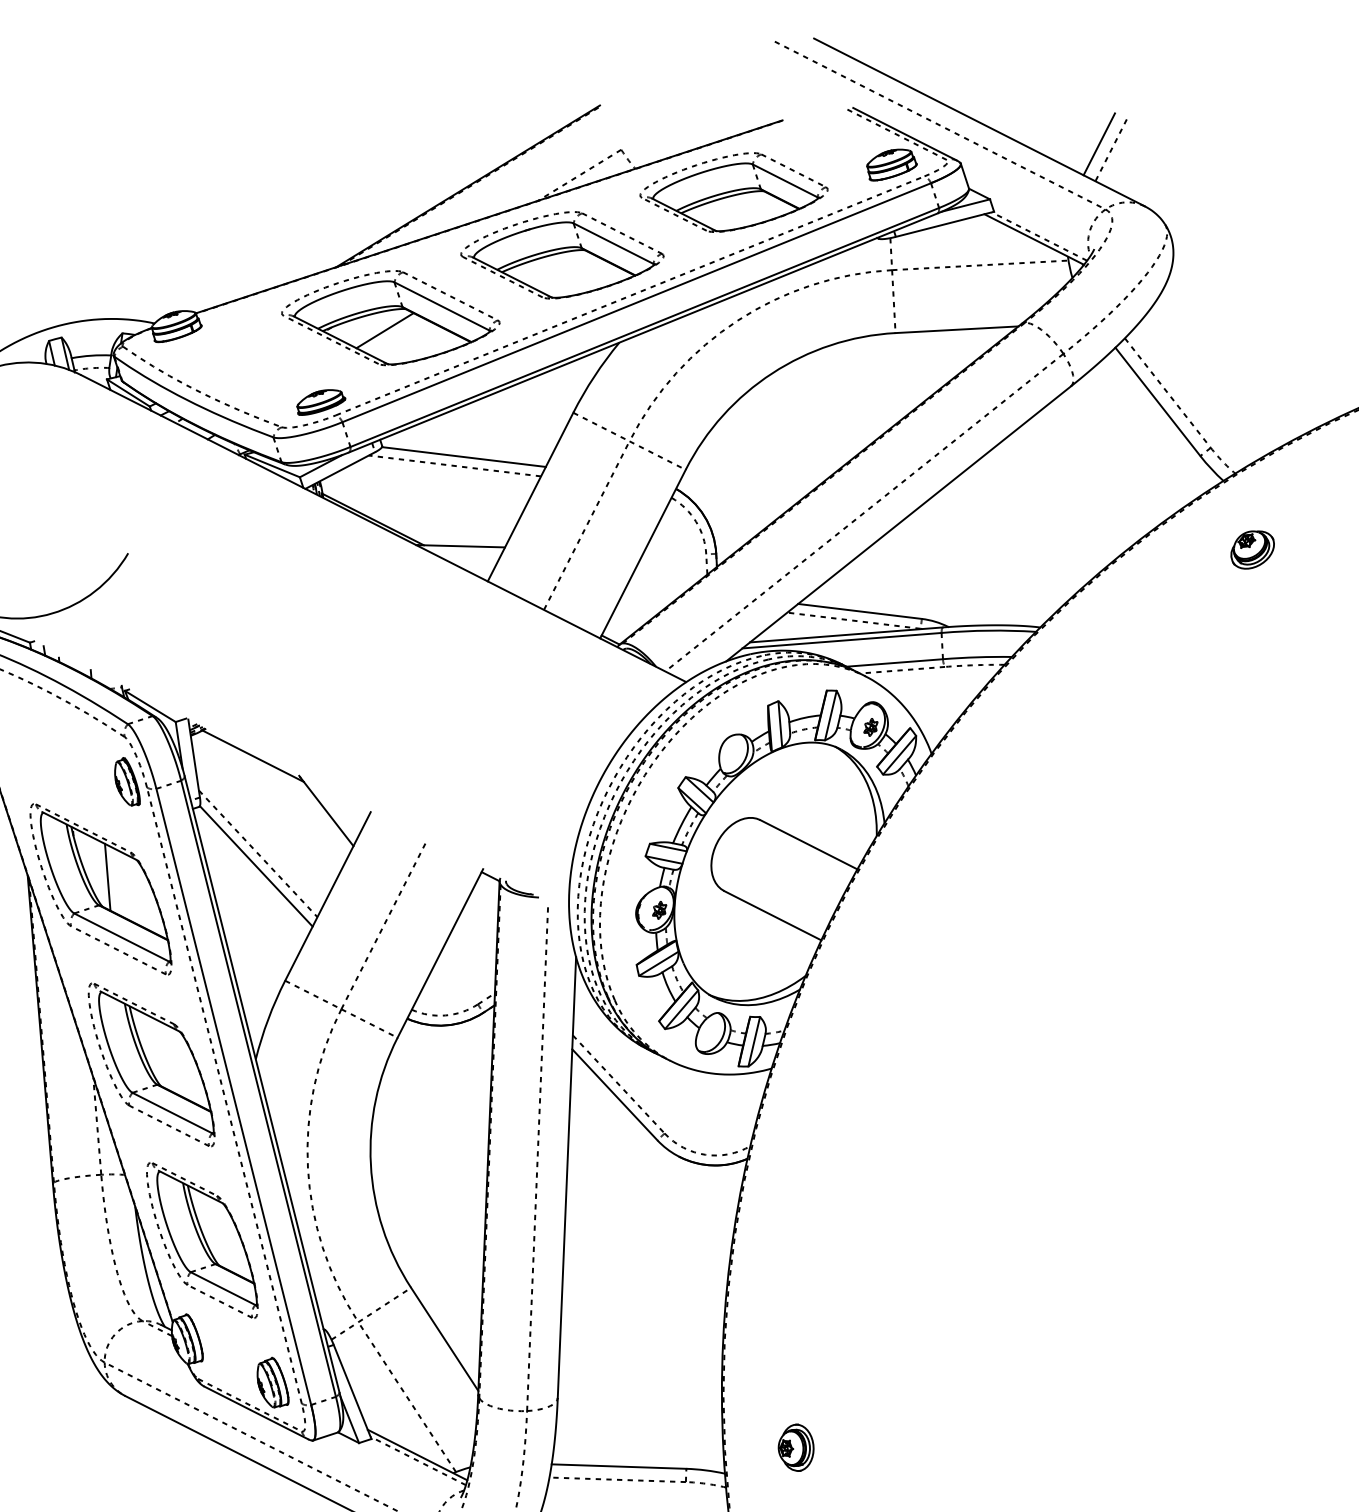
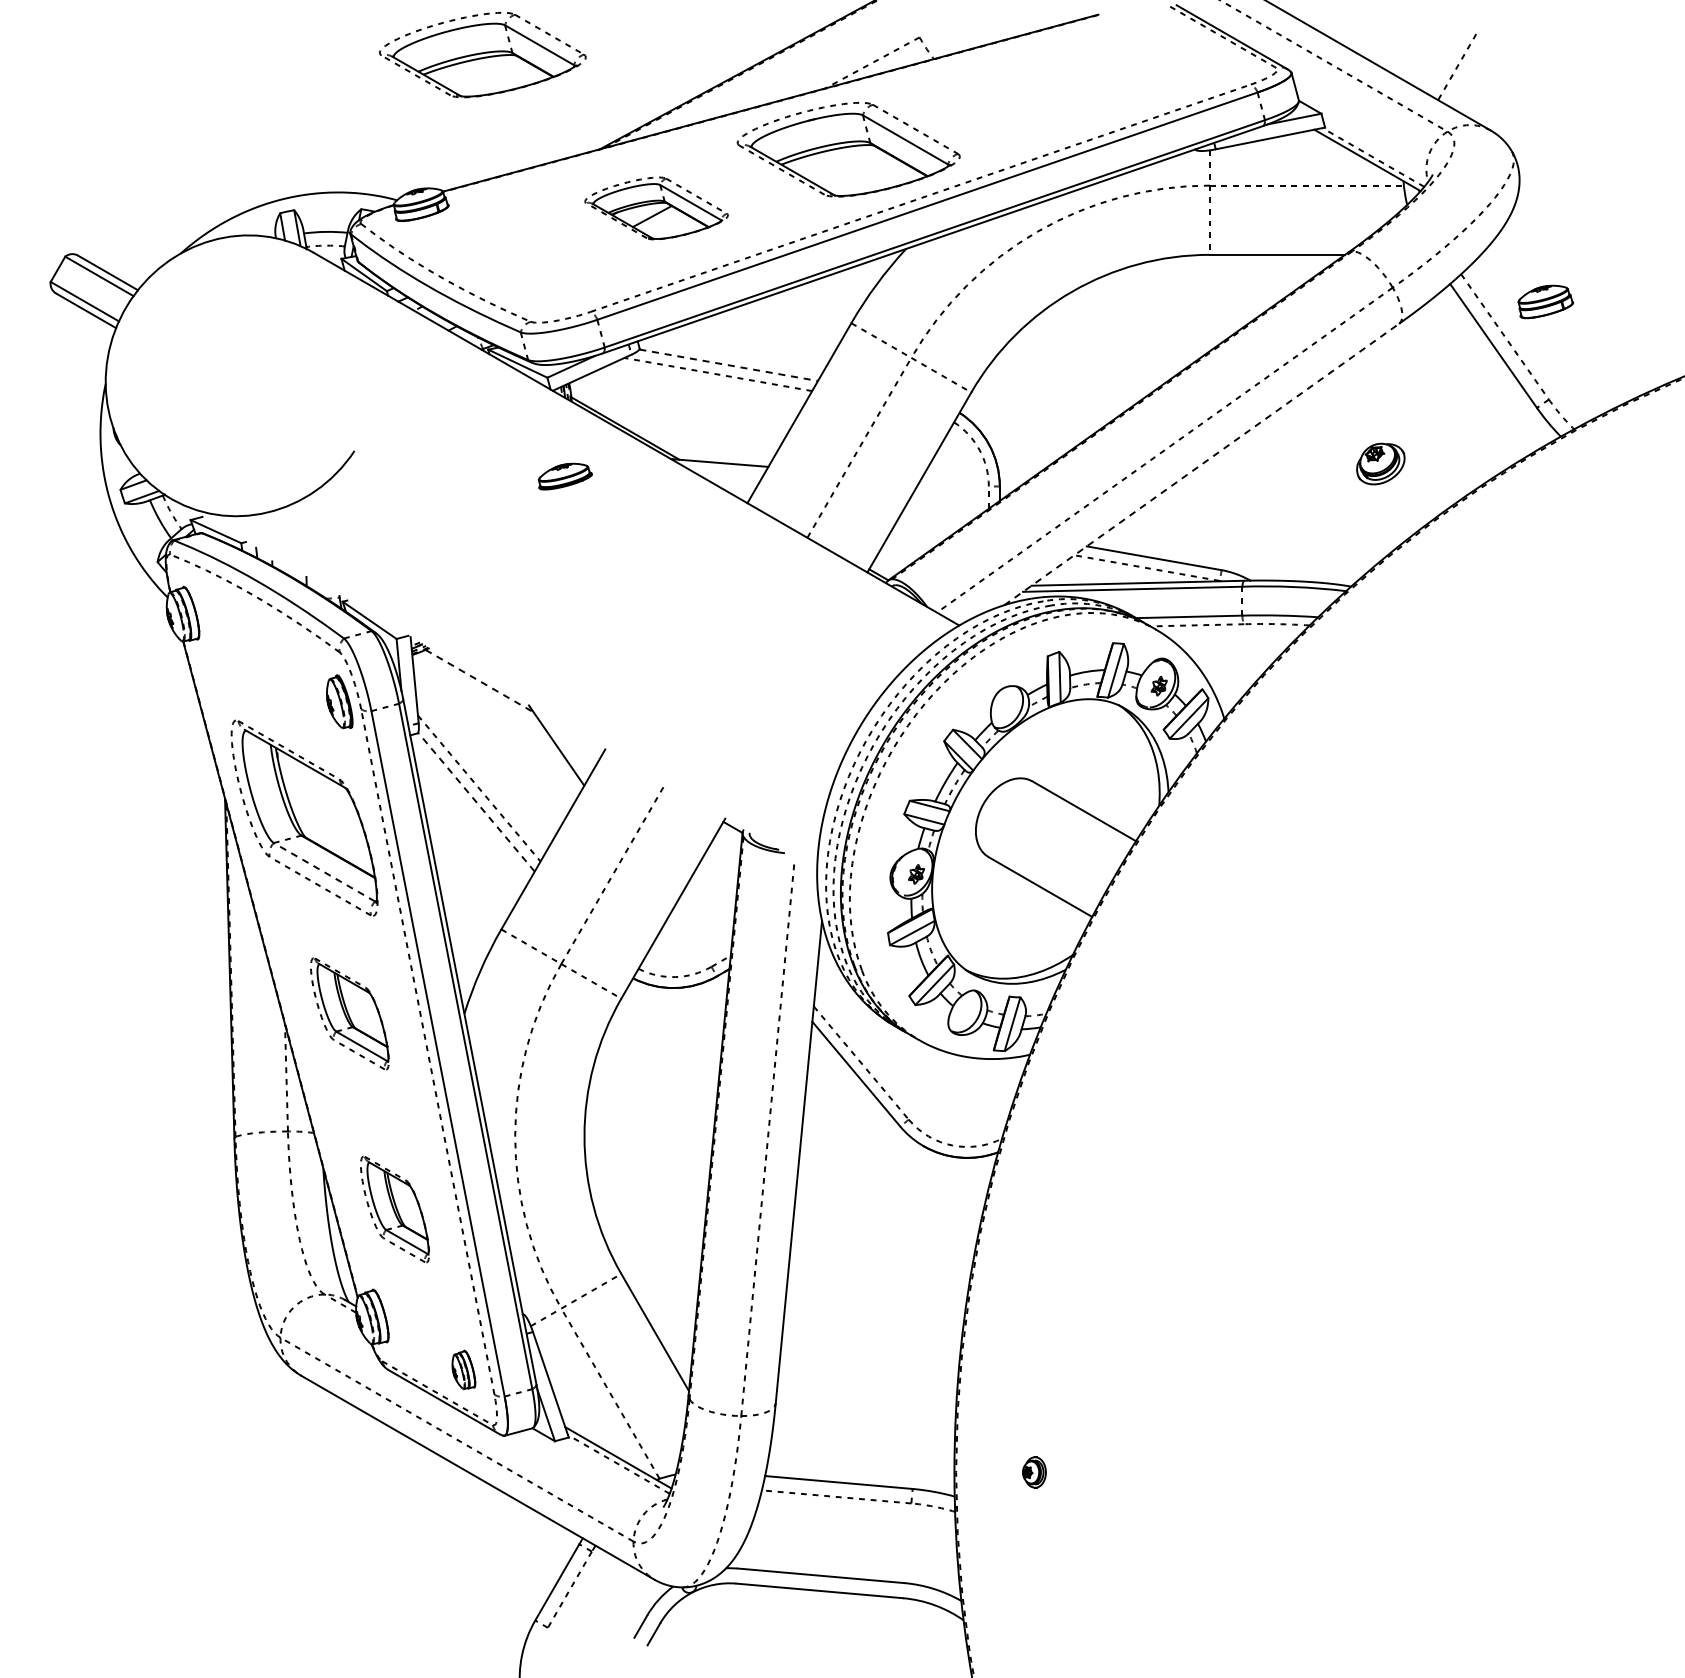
line: (1099, 144) -> (1444, 59), removed
part: (891, 164) -> (1545, 301), moved
part: (733, 192) -> (482, 54), moved
part: (390, 318) -> (656, 208), size x0.6
part: (321, 402) -> (565, 476), moved
line: (463, 457) -> (728, 365), solid -> dashed
line: (899, 523) -> (1202, 464), solid -> dashed
part: (1252, 549) -> (1380, 463), moved
line: (254, 756) -> (480, 681), solid -> dashed
line: (256, 866) -> (476, 802), solid -> dashed
line: (107, 877) -> (312, 805), removed
line: (121, 937) -> (324, 872), solid -> dashed
part: (151, 1064) -> (349, 1013), size x0.6
part: (201, 1240) -> (394, 1209), size x0.6
part: (272, 1382) -> (463, 1369), size x0.7
part: (796, 1447) -> (1034, 1472), size x0.6

